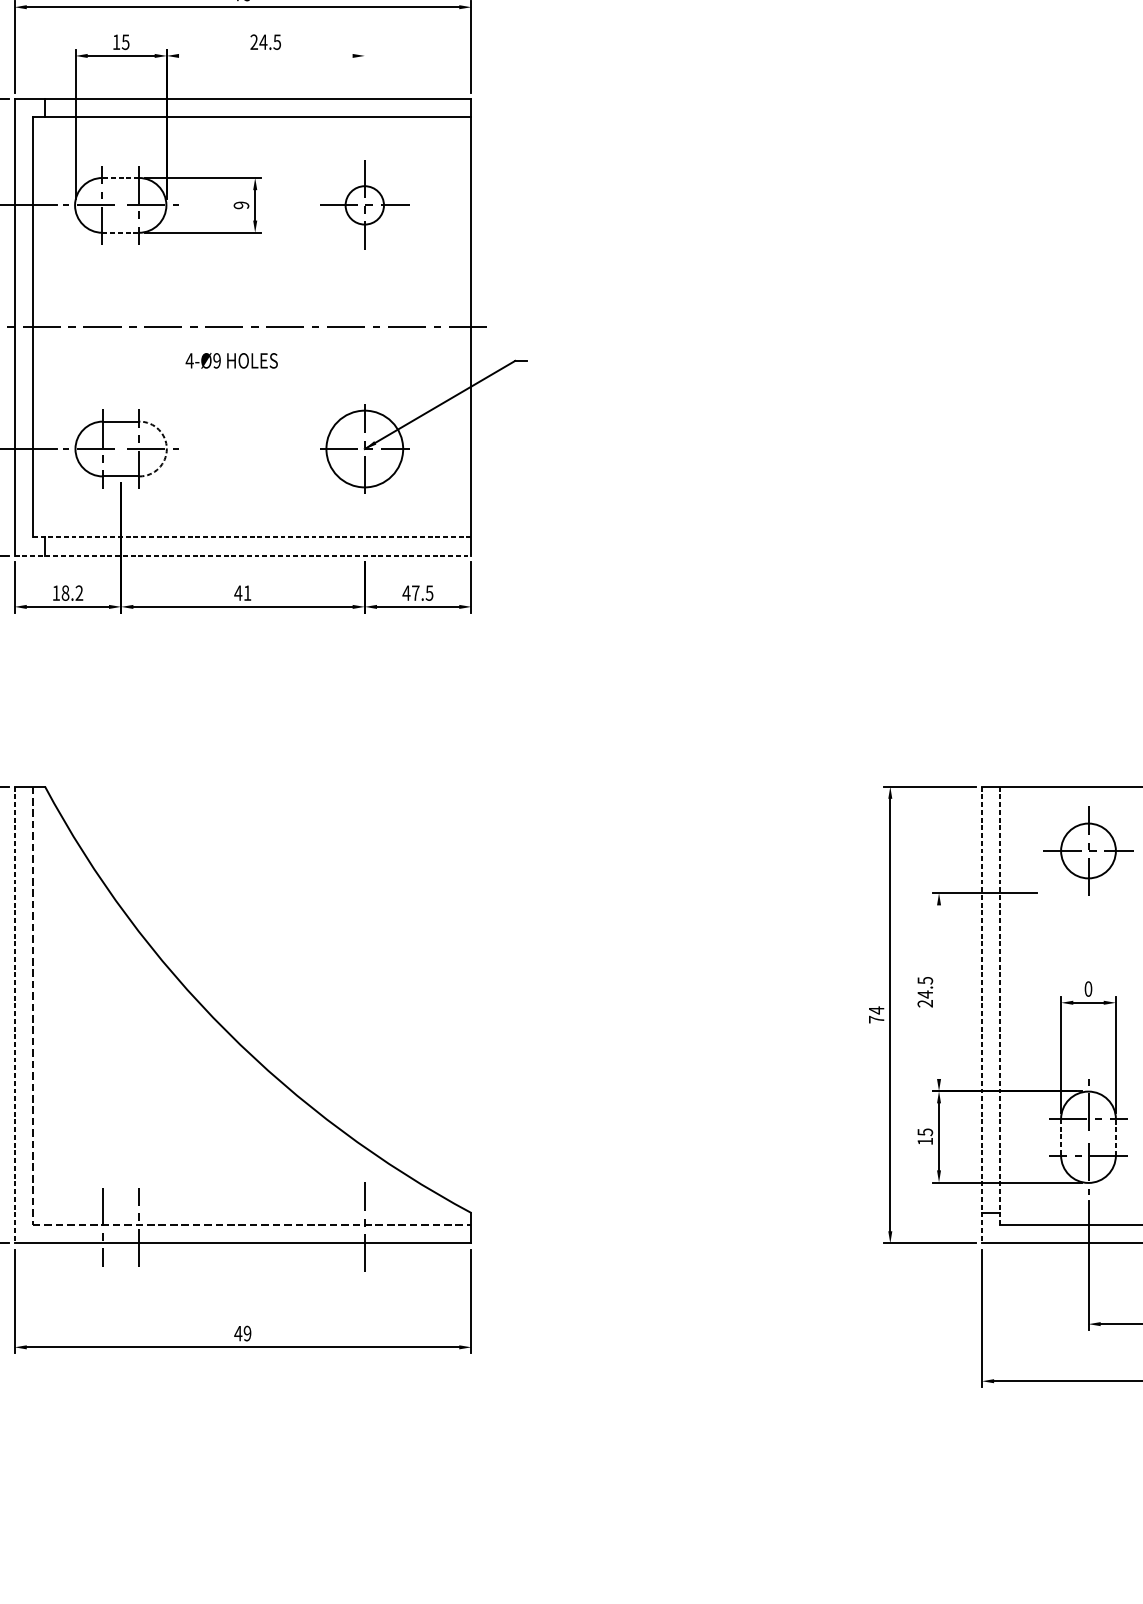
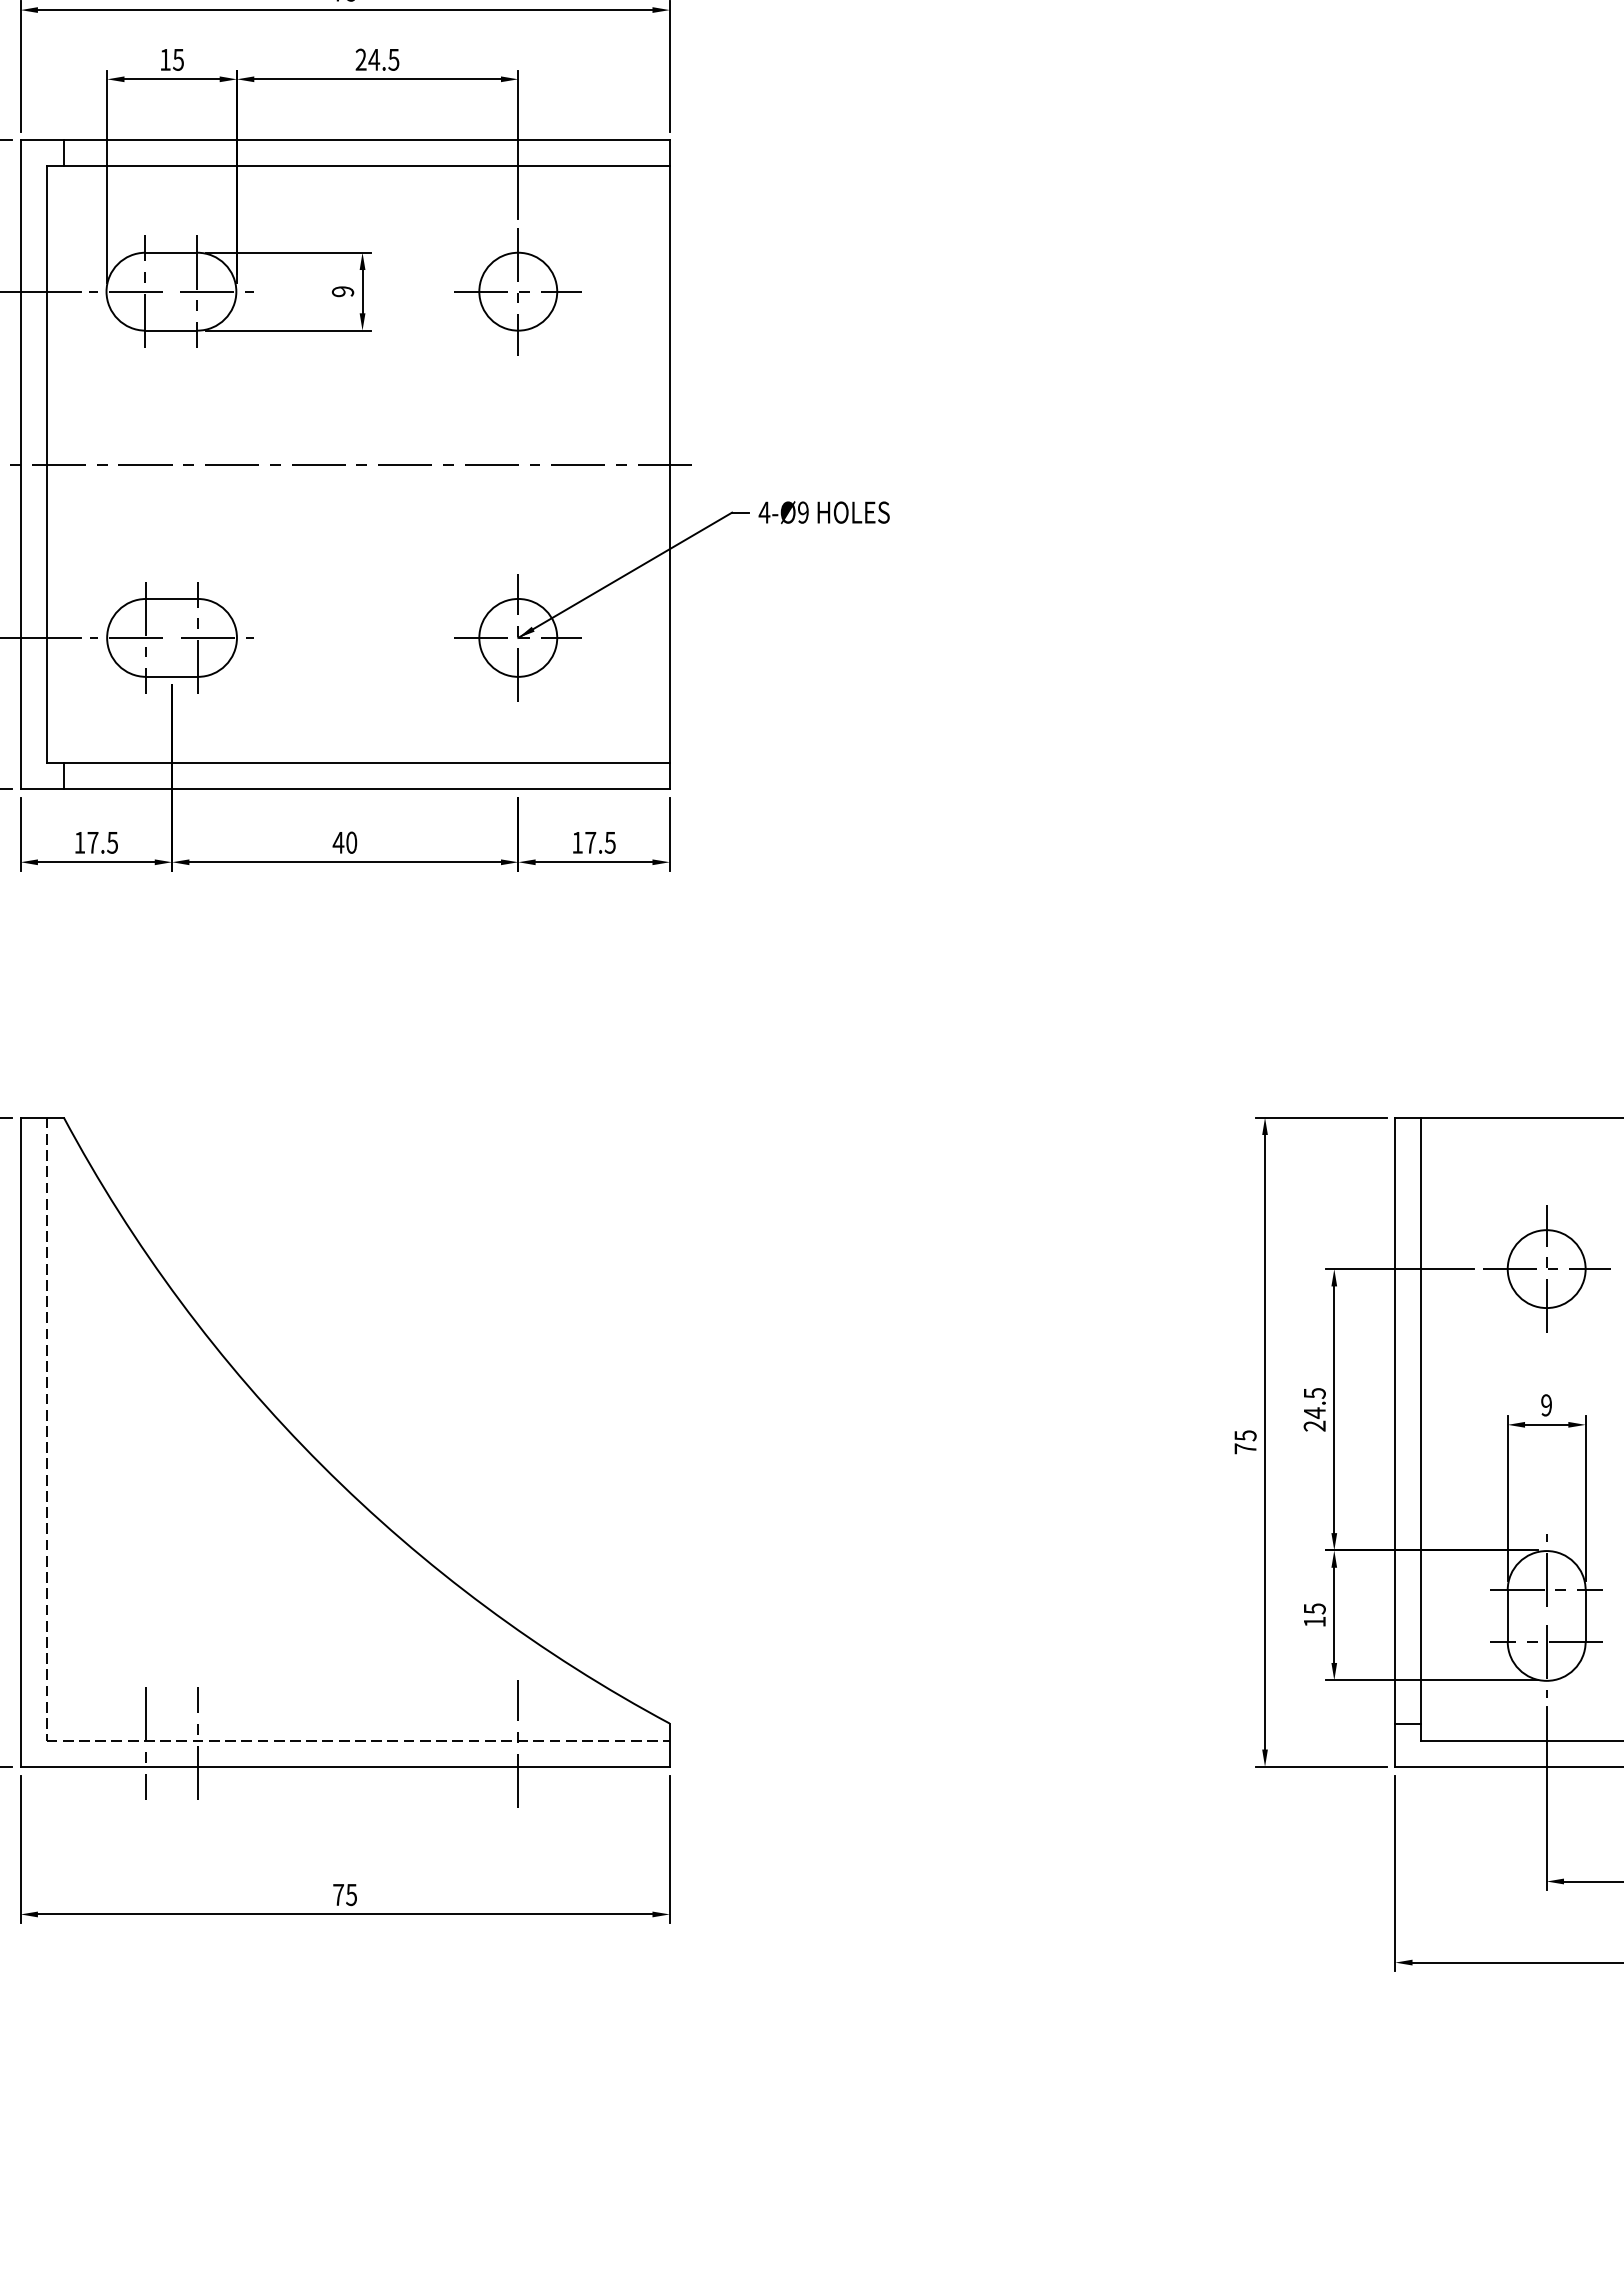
line: (265, 56) -> (377, 79), added
line: (364, 101) -> (518, 144), added
line: (120, 177) -> (171, 252), dashed -> solid
circle: (364, 205) -> (518, 291), size x1.43
line: (120, 232) -> (171, 330), dashed -> solid
text: (231, 360) -> (823, 512), moved
arc: (166, 448) -> (236, 637), dashed -> solid
circle: (364, 448) -> (518, 637), size x0.71
line: (252, 537) -> (358, 763), dashed -> solid
line: (243, 555) -> (345, 789), dashed -> solid
text: (72, 593) -> (102, 842), 18.2 -> 17.5
text: (247, 593) -> (351, 842), 41 -> 40
text: (406, 593) -> (577, 842), 47.5 -> 17.5
part: (1088, 850) -> (1546, 1268), moved
text: (1088, 989) -> (1546, 1405), 0 -> 9
line: (939, 991) -> (1334, 1409), added
line: (1000, 1006) -> (1421, 1429), dashed -> solid
text: (876, 1010) -> (1245, 1435), 74 -> 75
line: (14, 1015) -> (20, 1442), dashed -> solid
line: (982, 1015) -> (1395, 1442), dashed -> solid
line: (1060, 1136) -> (1507, 1615), dashed -> solid
line: (1115, 1136) -> (1585, 1615), dashed -> solid
text: (242, 1333) -> (344, 1894), 49 -> 75

